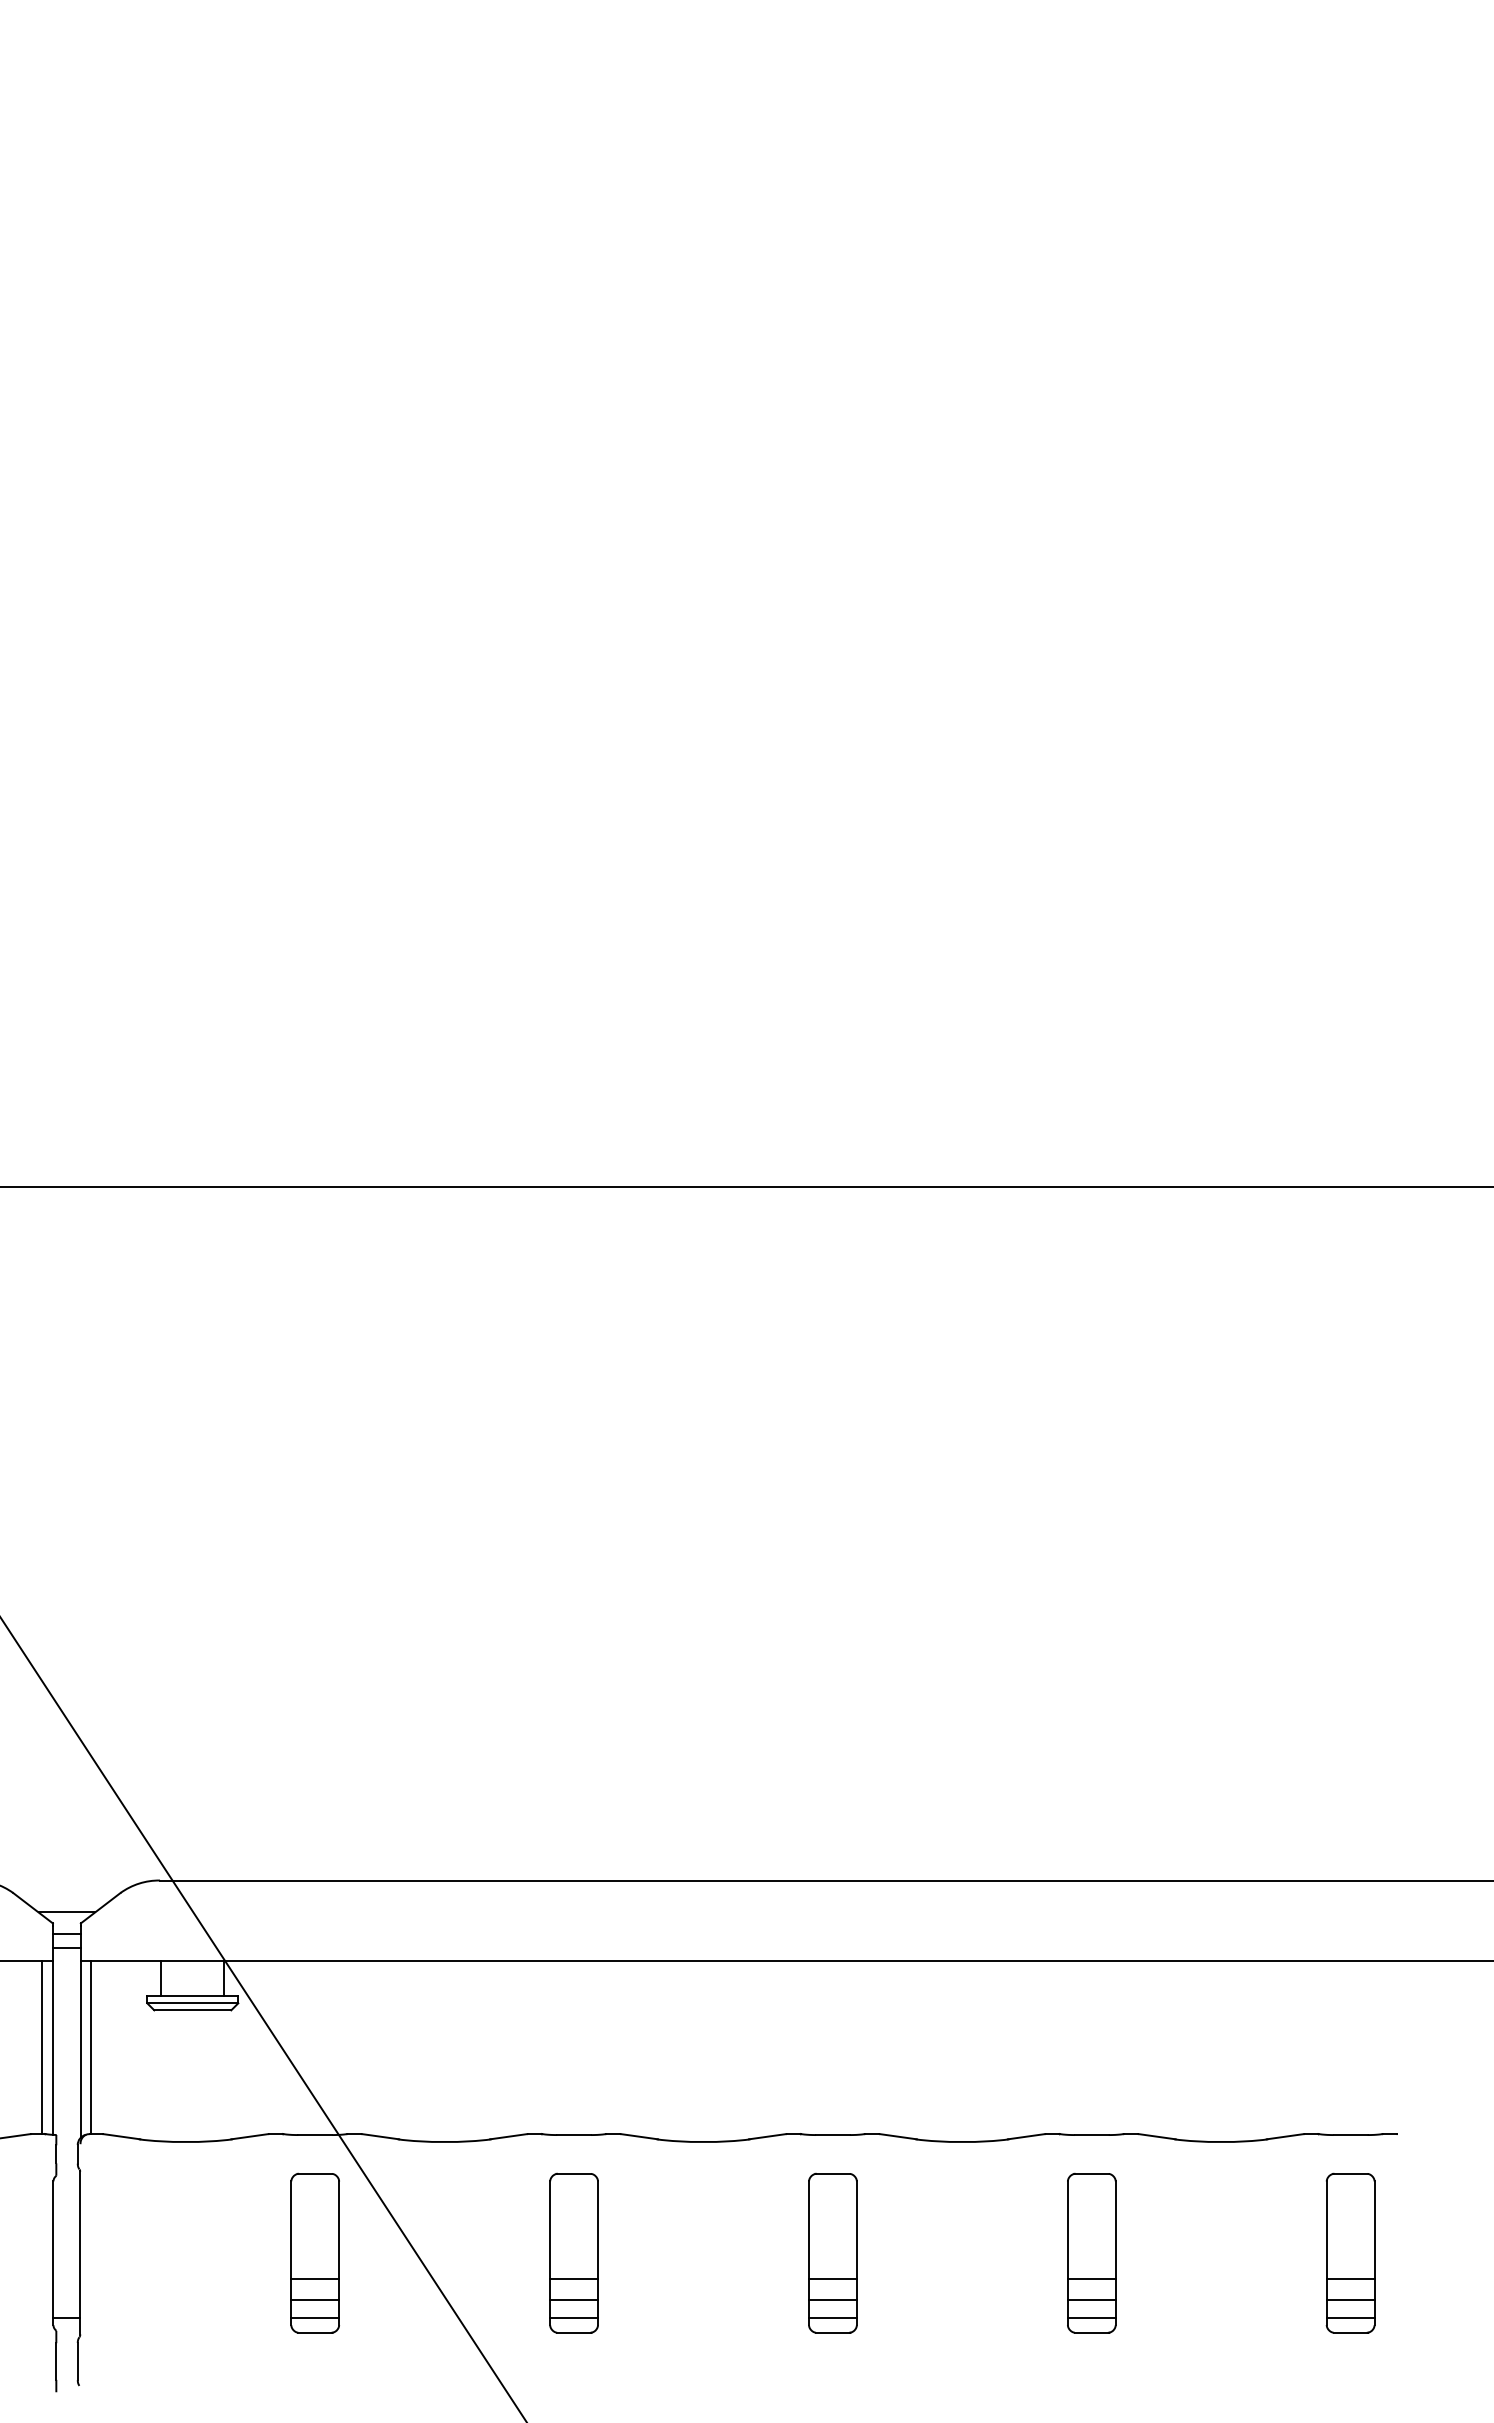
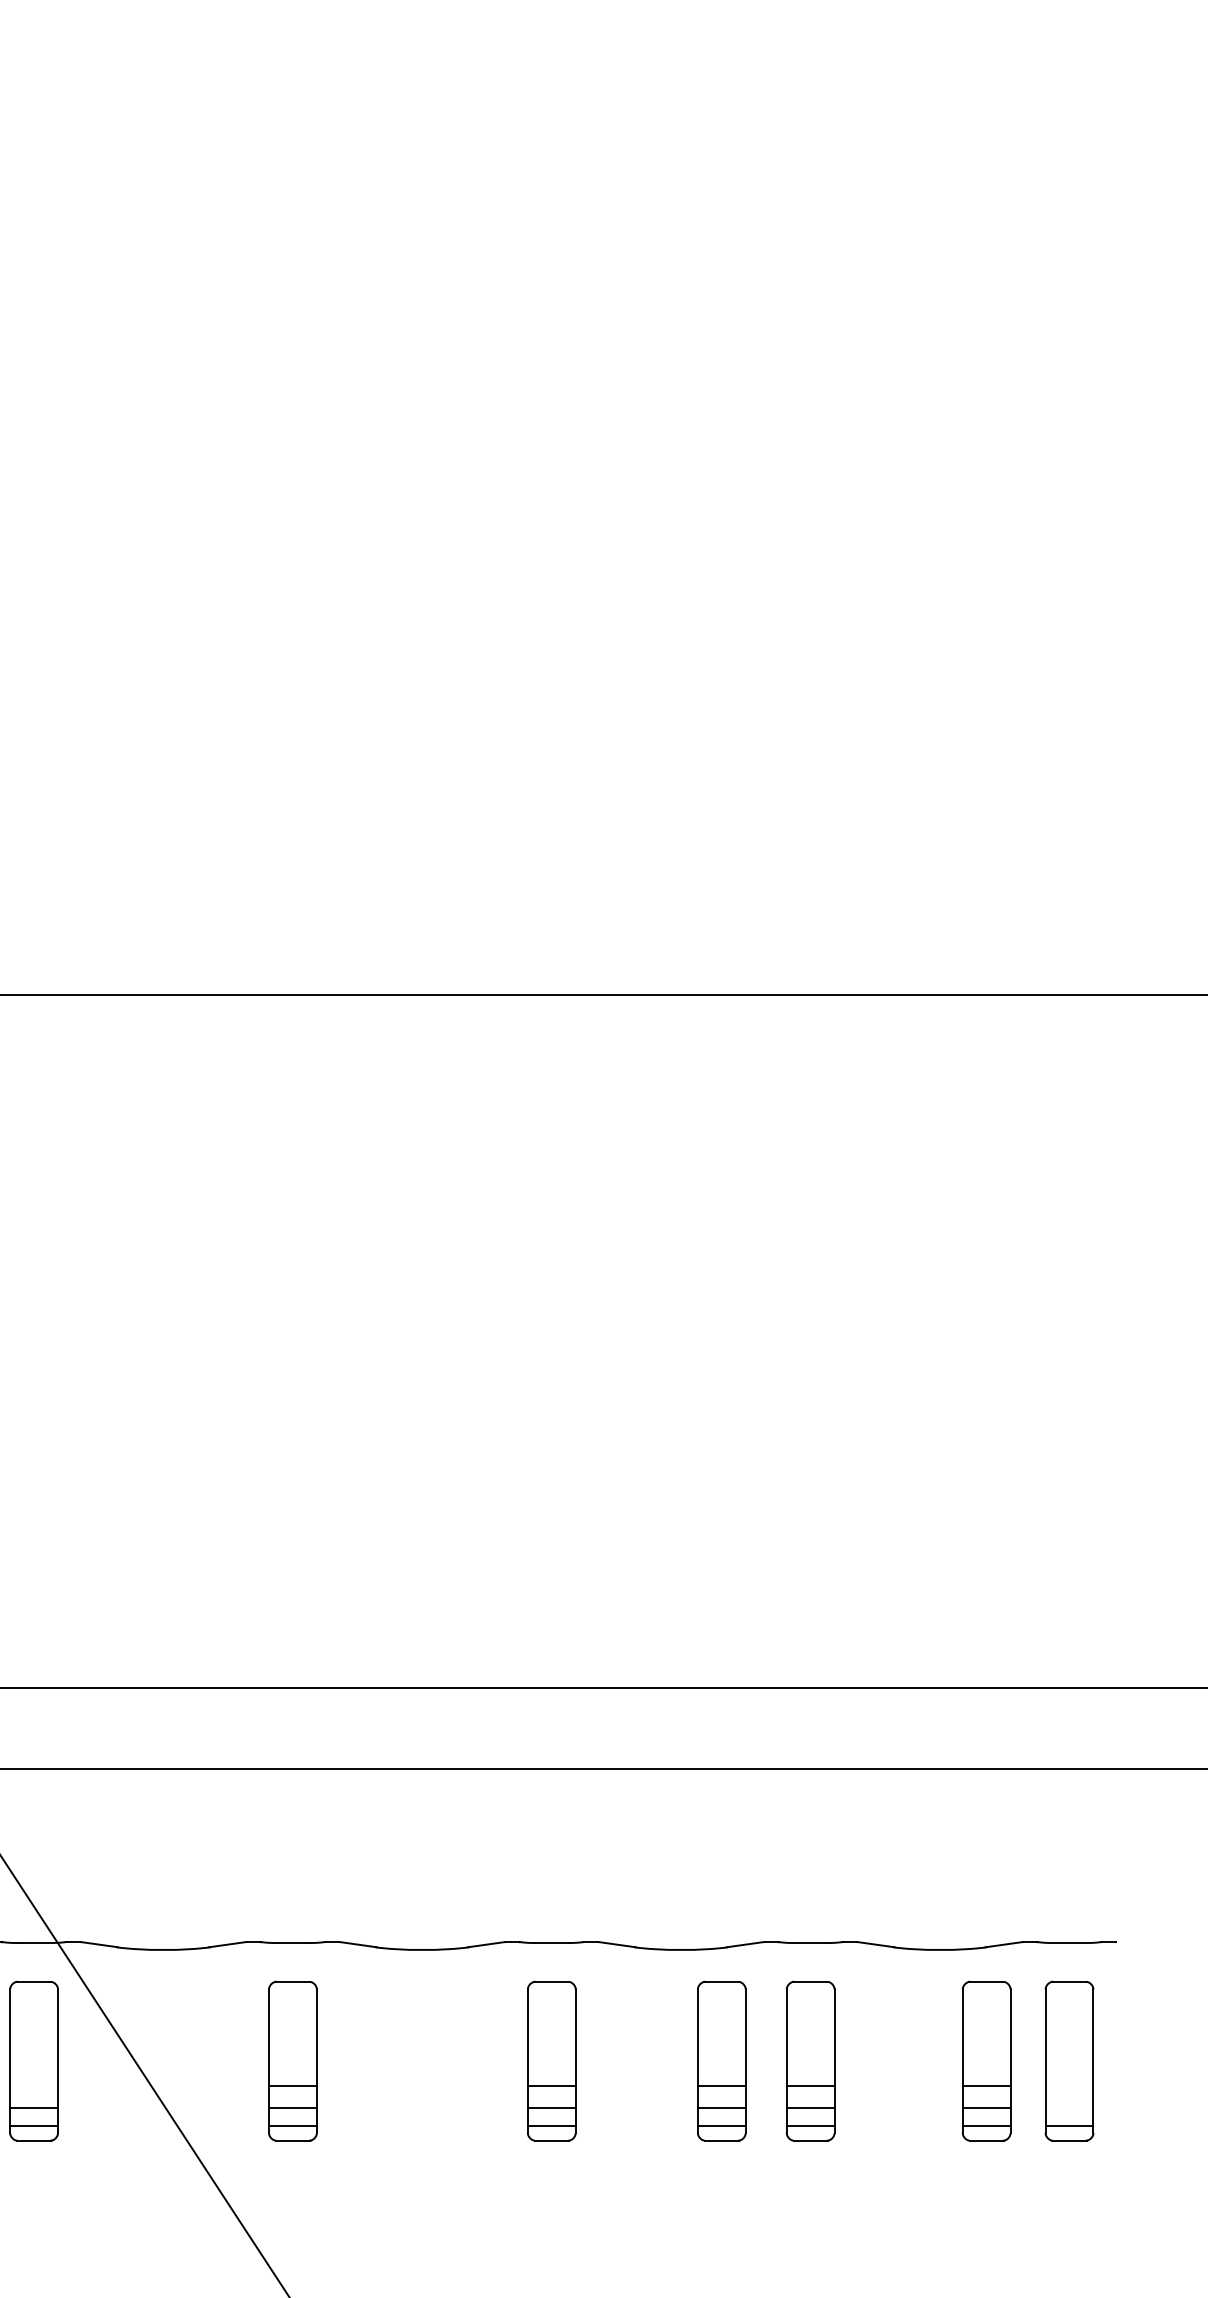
part: (1002, 2252) -> (721, 2060), added
part: (1267, 2252) -> (986, 2060), added
line: (315, 2278) -> (34, 2086), removed
line: (1350, 2278) -> (1069, 2086), removed
line: (1350, 2300) -> (1069, 2108), removed

